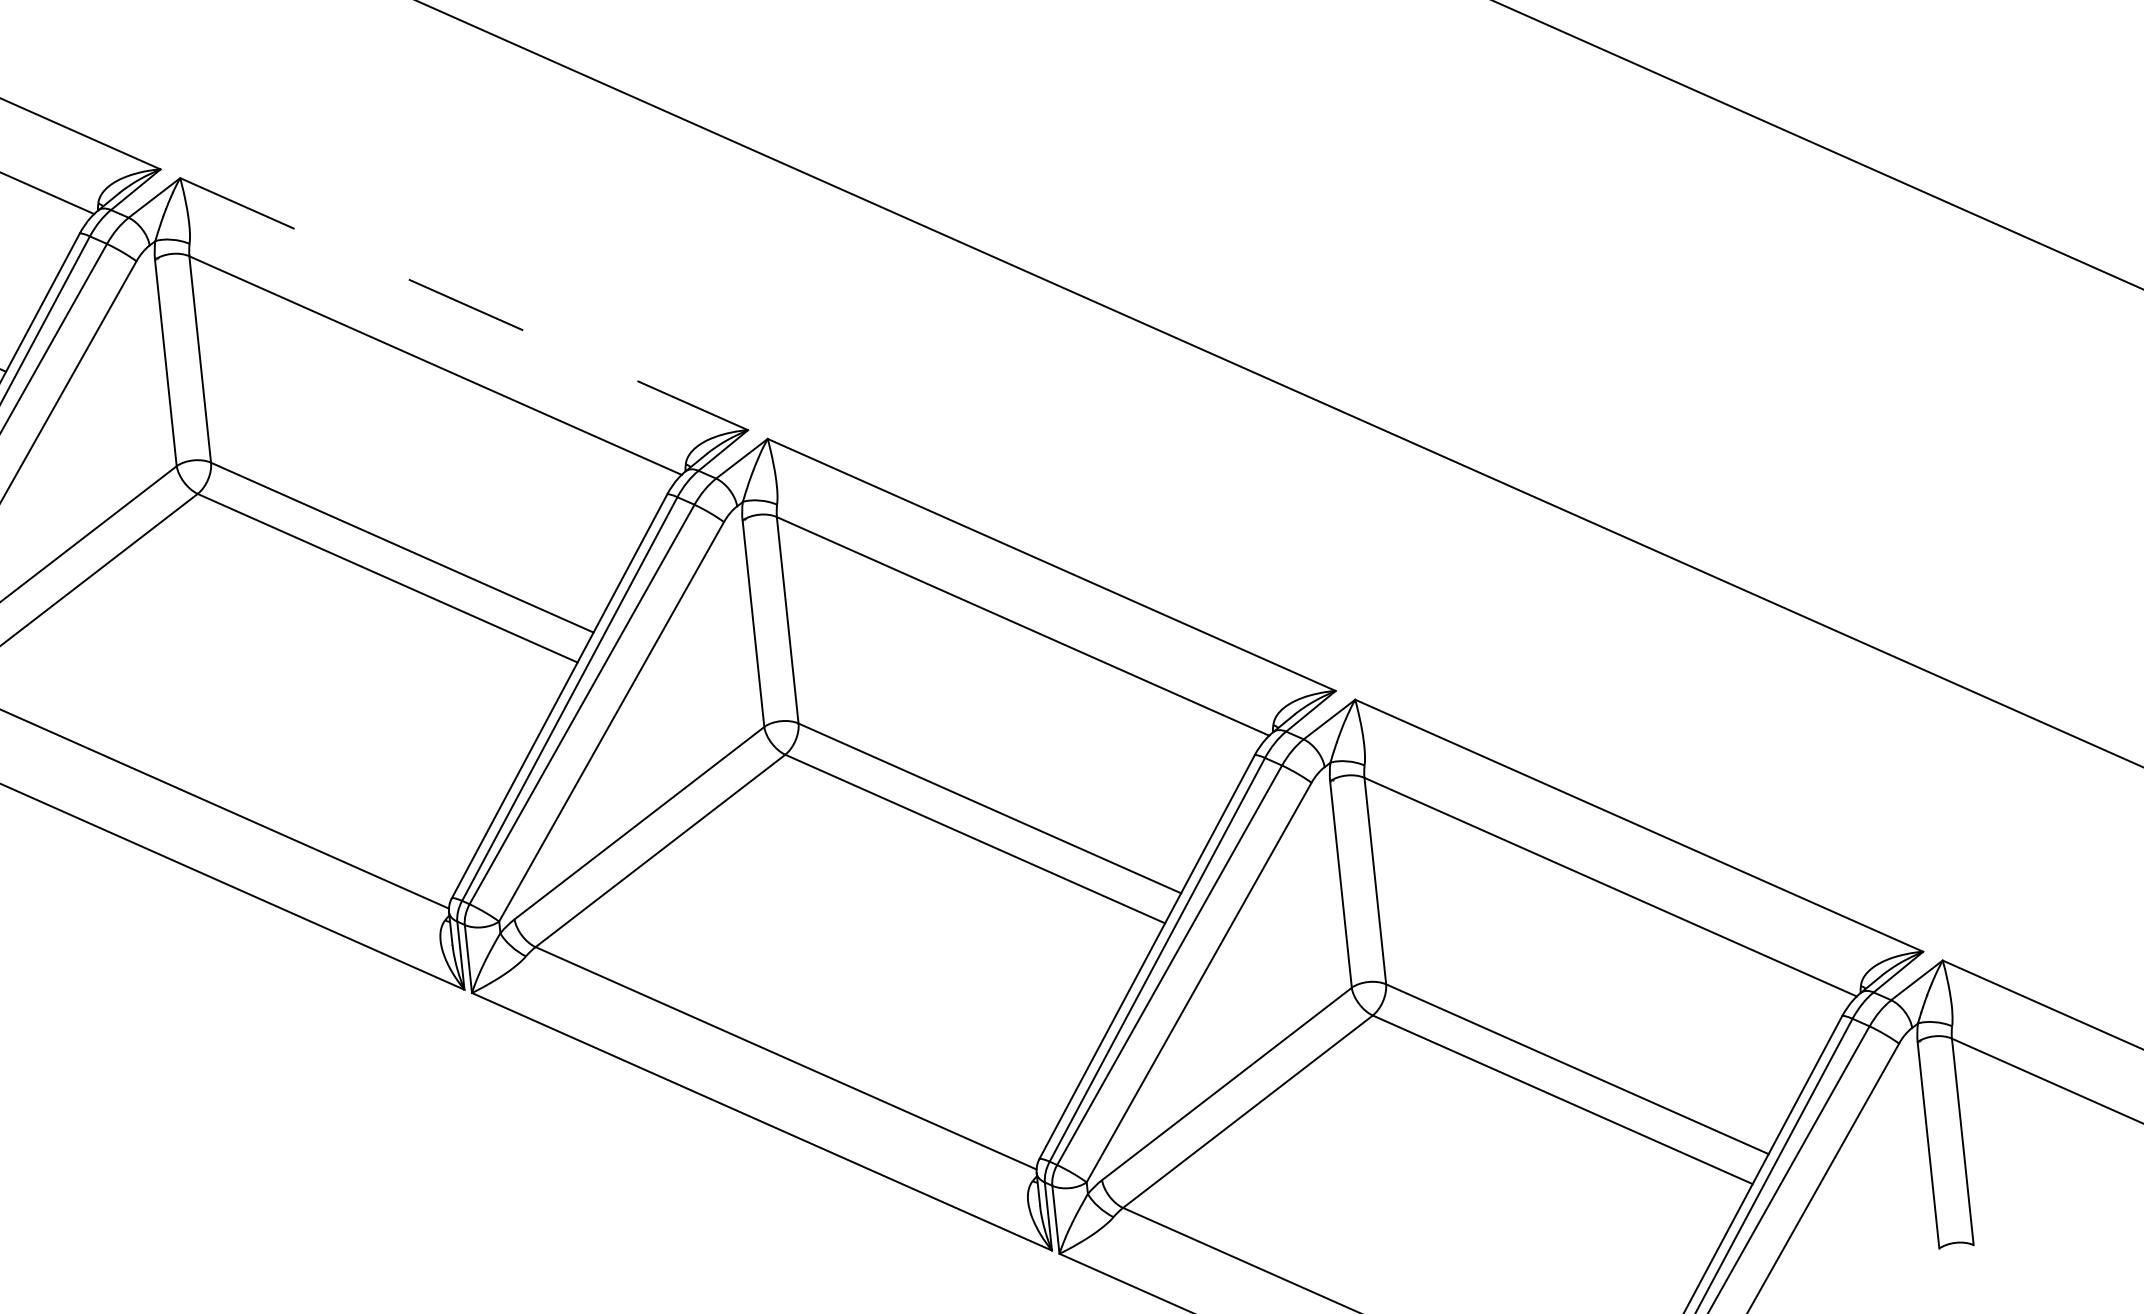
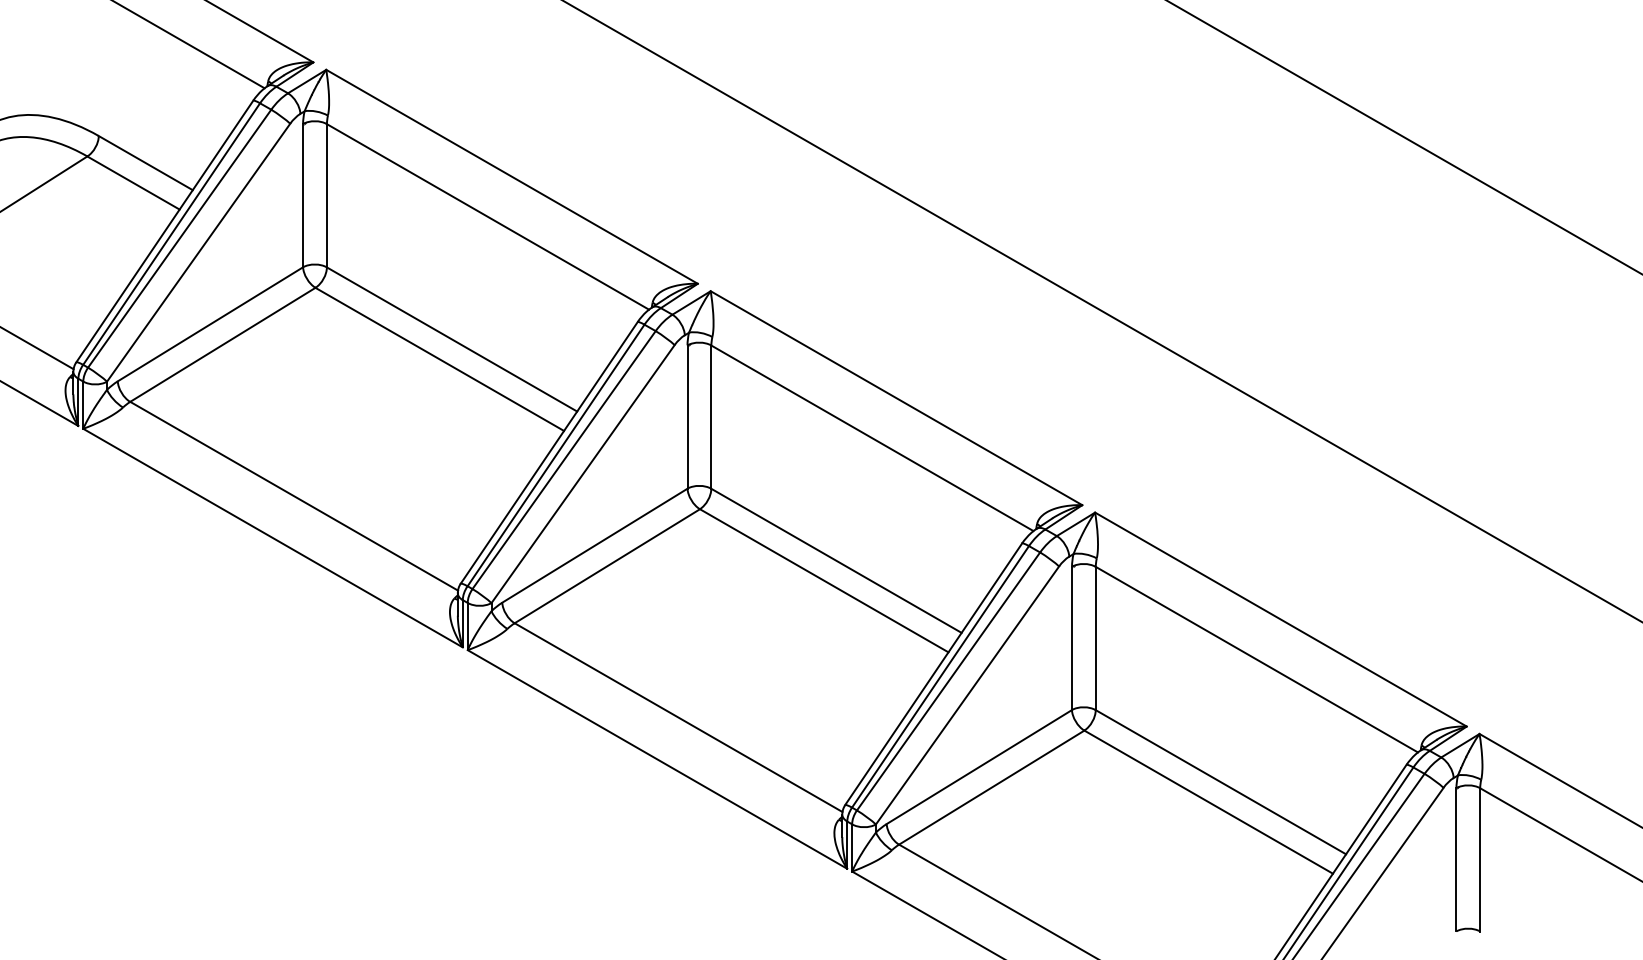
line: (464, 305) -> (512, 177), dashed -> solid

